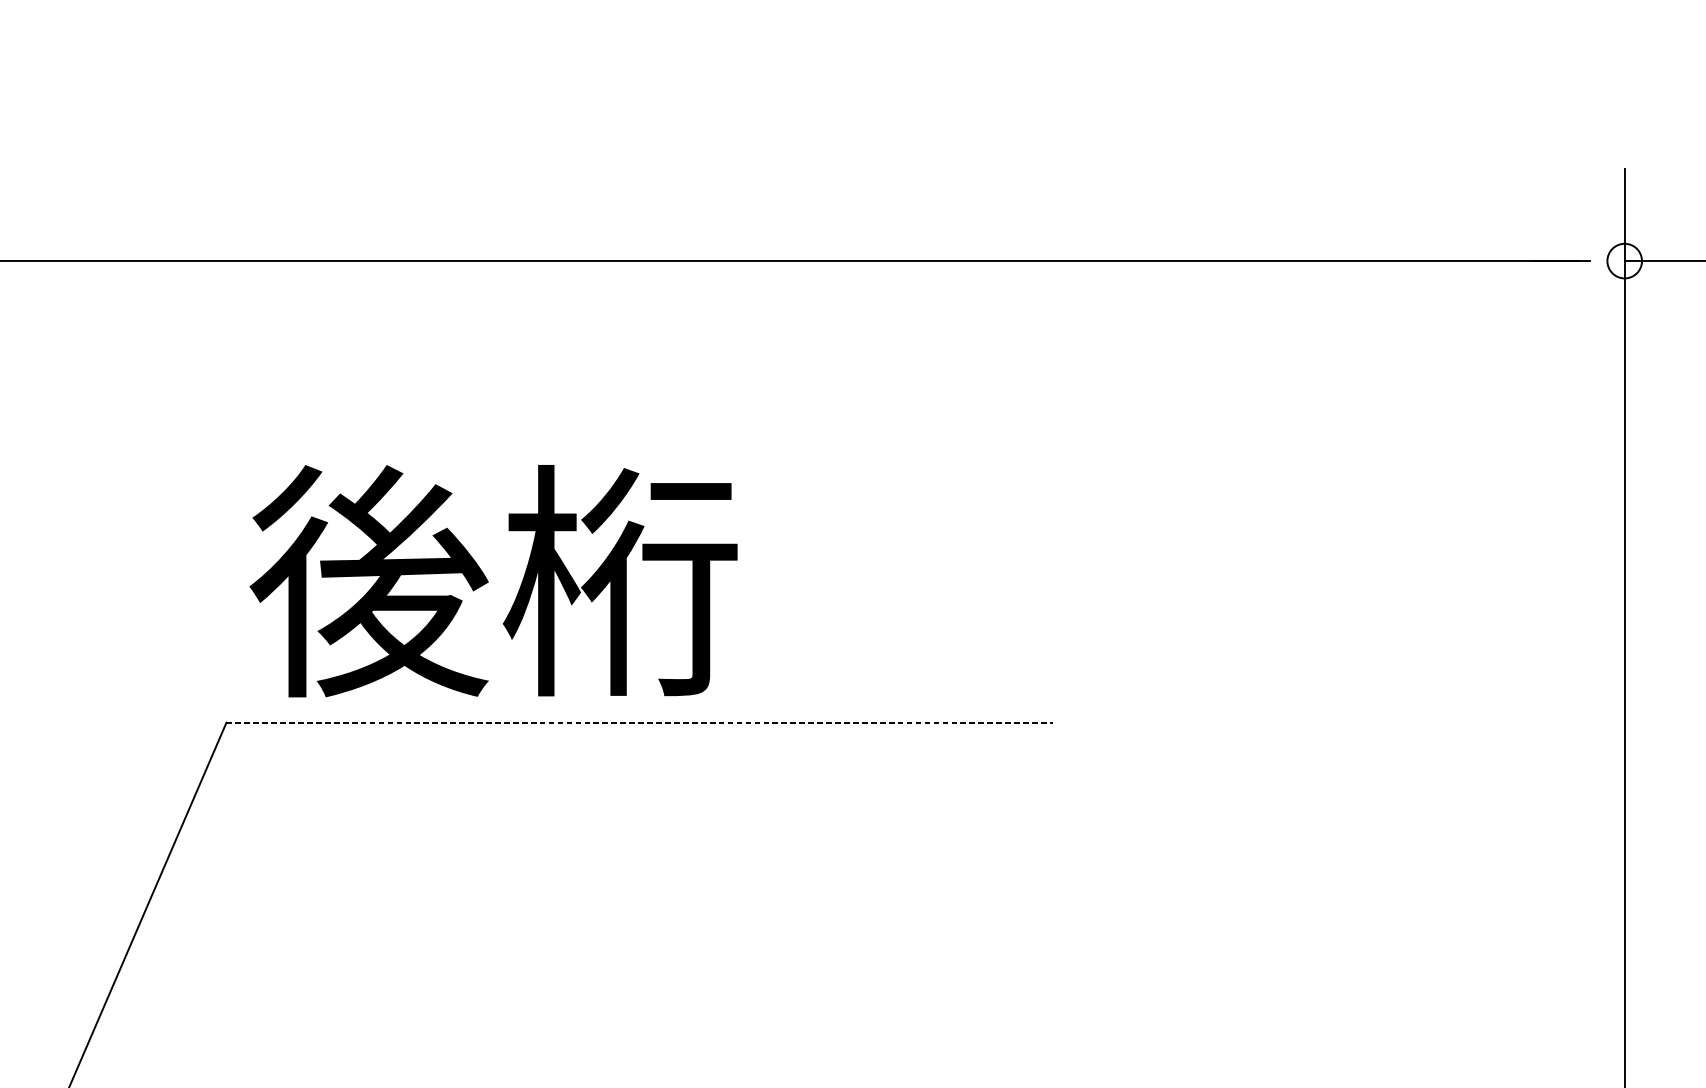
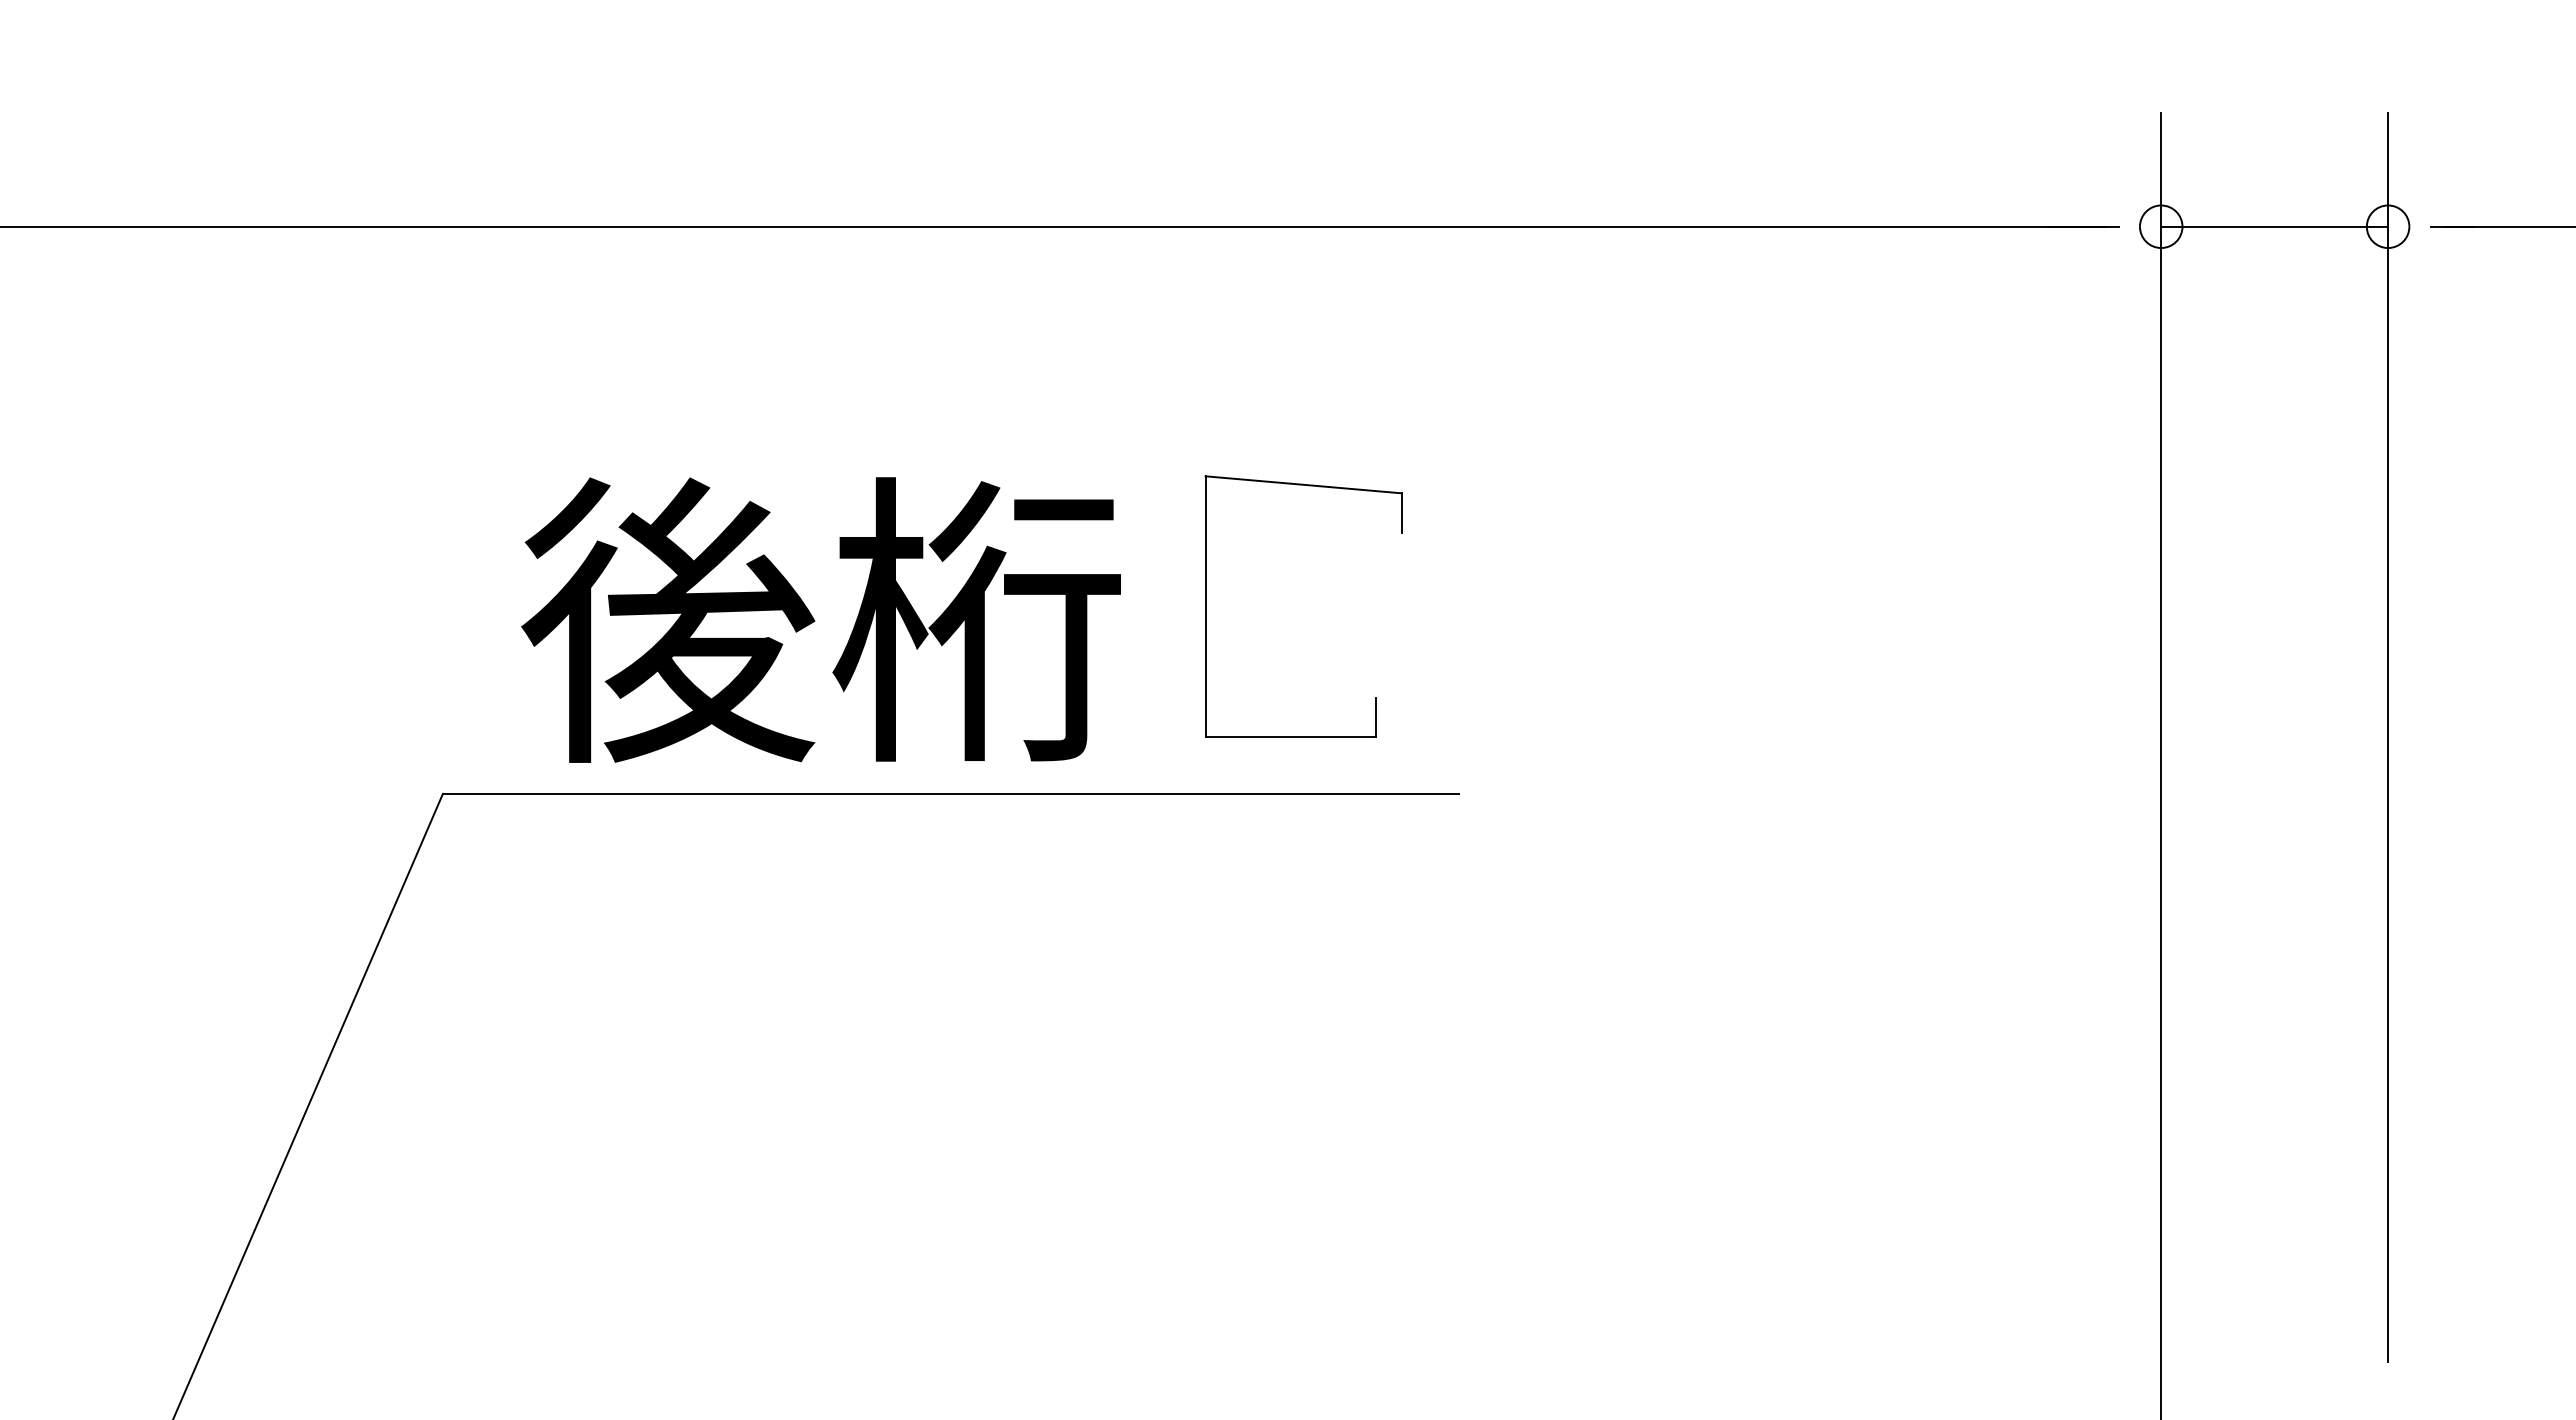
part: (847, 570) -> (1206, 606), added
text: (493, 580) -> (820, 619), moved
line: (640, 722) -> (951, 793), dashed -> solid

